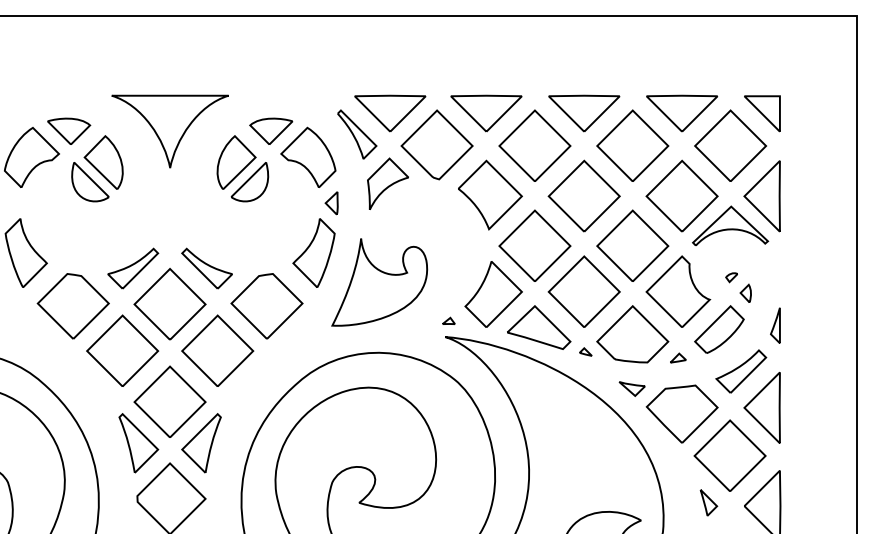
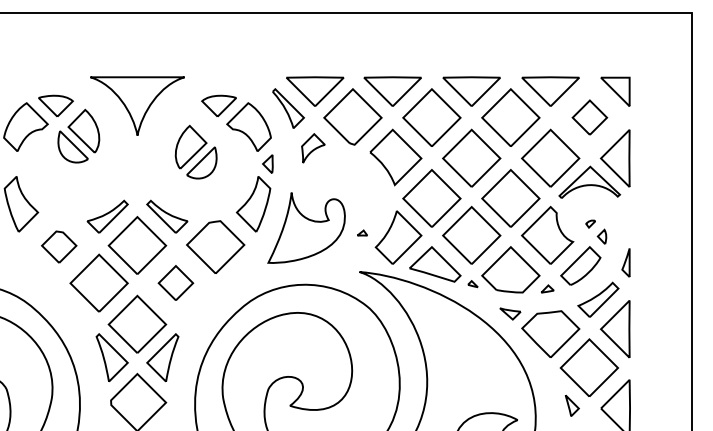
part: (730, 145) -> (589, 117), size x0.6
part: (242, 167) -> (195, 151), moved
part: (388, 183) -> (313, 148), size x0.7
part: (72, 305) -> (58, 246), size x0.6
part: (448, 320) -> (362, 232), moved
part: (217, 350) -> (175, 282), size x0.6

